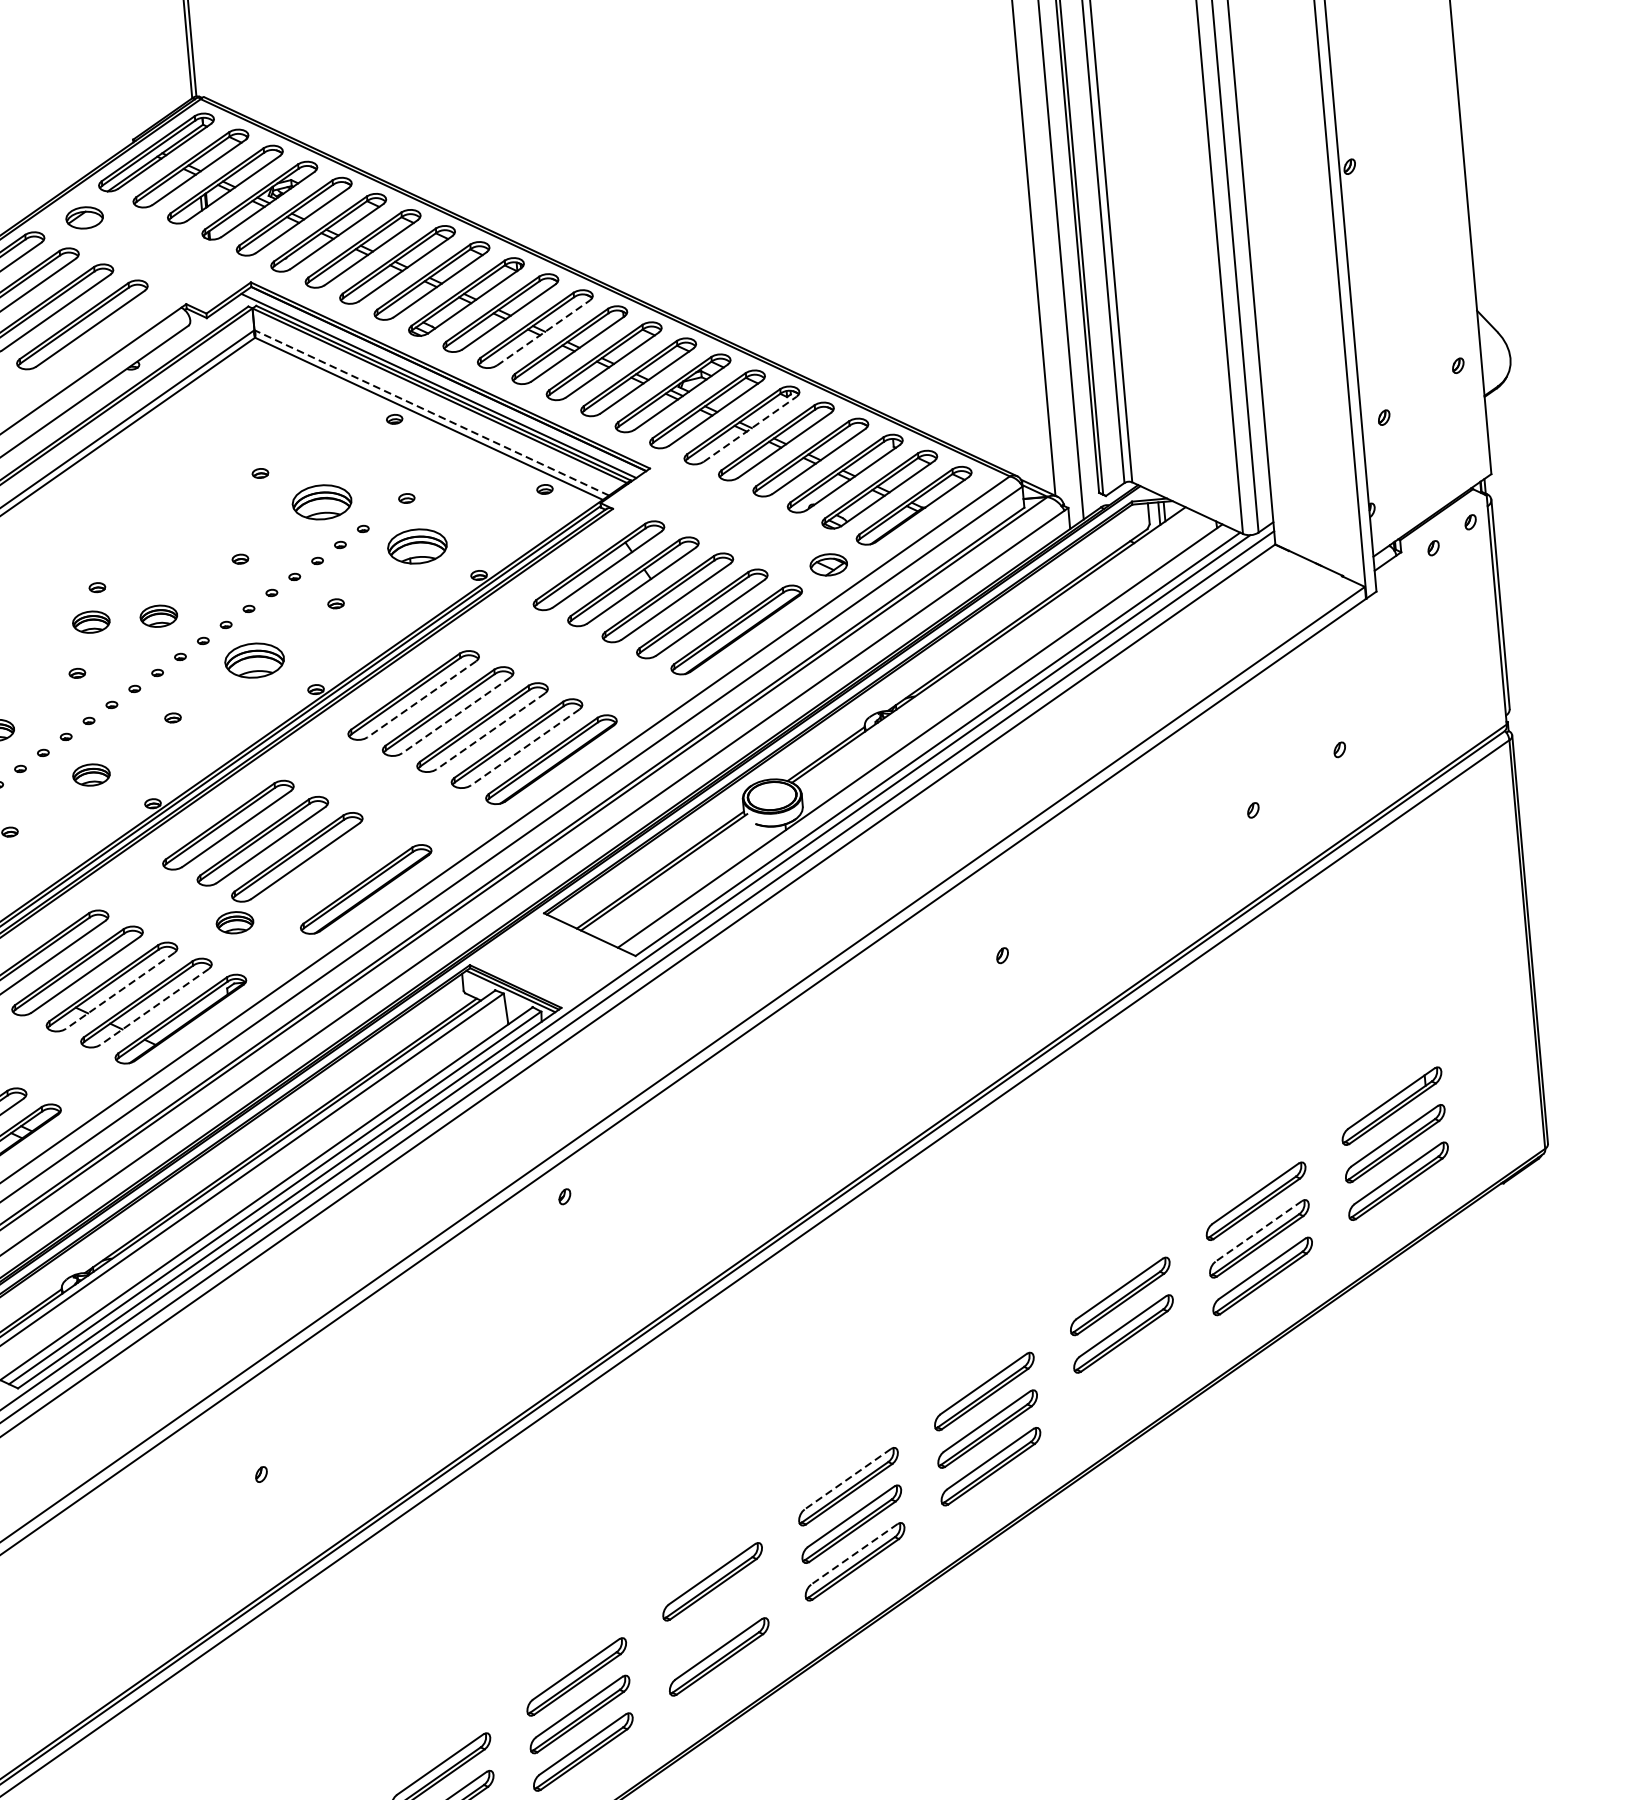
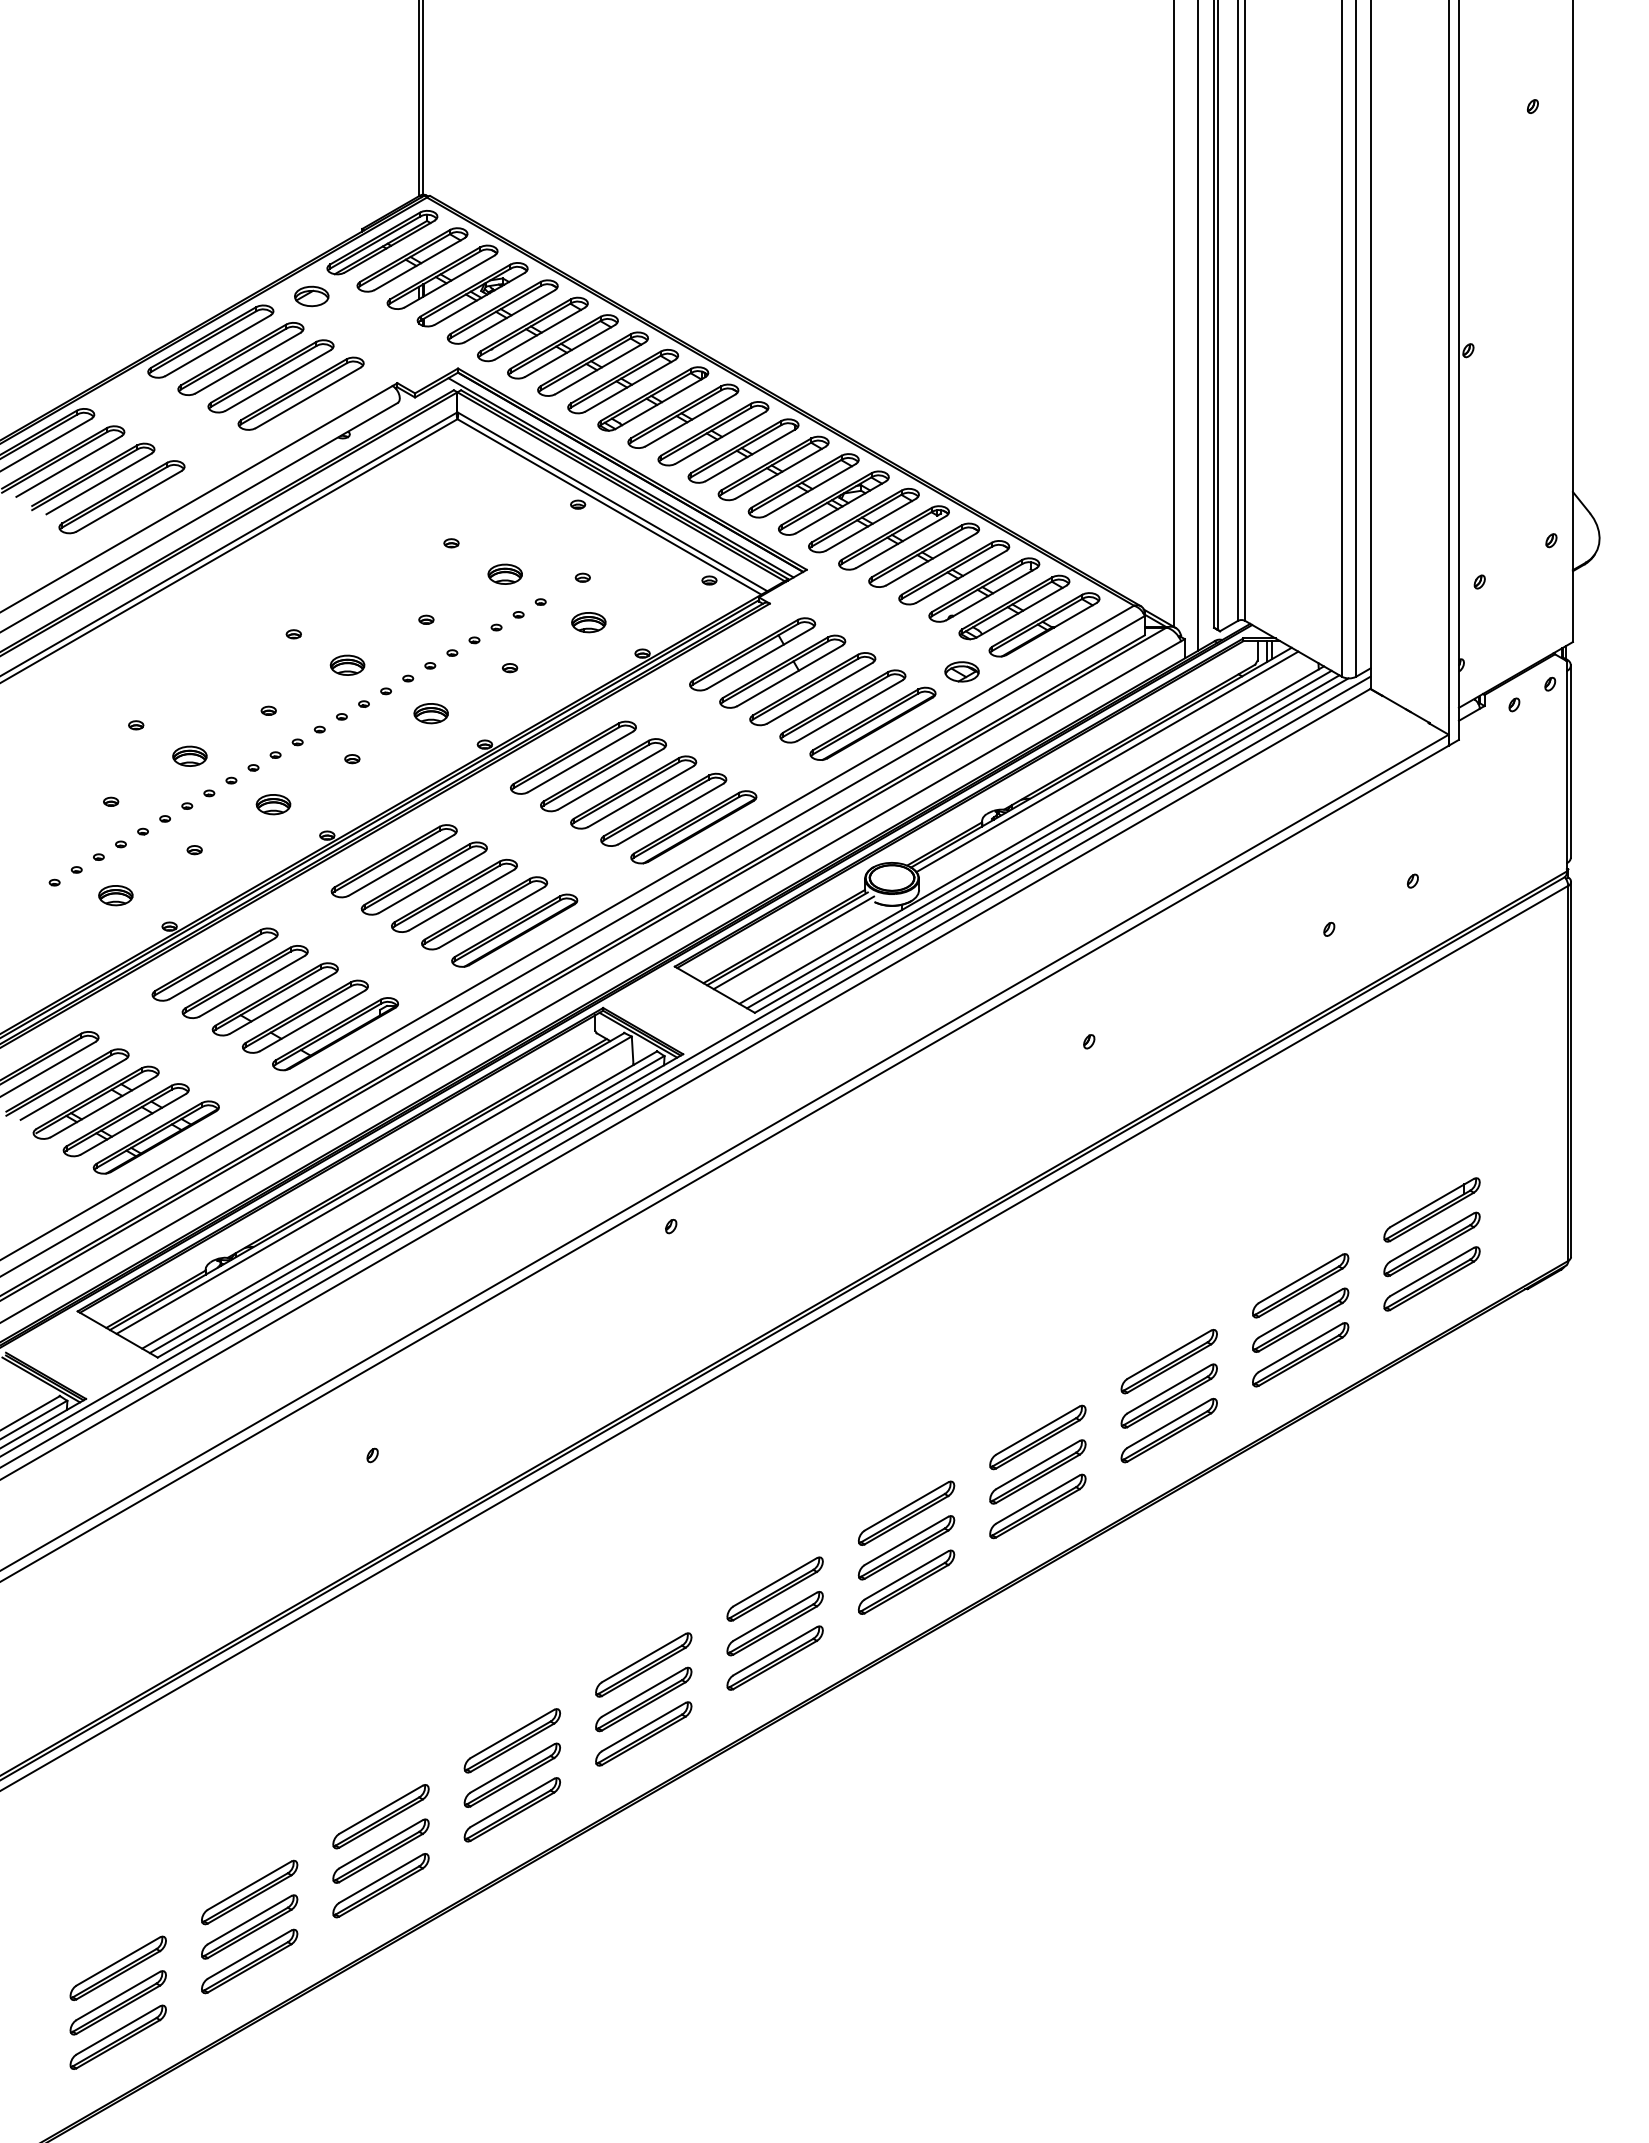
line: (543, 332) -> (720, 437), dashed -> solid
line: (431, 412) -> (612, 501), dashed -> solid
line: (750, 429) -> (901, 542), dashed -> solid
part: (321, 501) -> (504, 573), size x0.62
part: (417, 546) -> (588, 622), size x0.62
part: (91, 621) -> (285, 664), removed
line: (995, 648) -> (1107, 761), added
part: (253, 660) -> (430, 713), size x0.62
line: (421, 698) -> (580, 761), dashed -> solid
line: (456, 715) -> (610, 779), dashed -> solid
line: (490, 731) -> (640, 796), dashed -> solid
line: (929, 740) -> (1039, 839), added
line: (524, 747) -> (670, 814), dashed -> solid
part: (331, 873) -> (484, 913), added
line: (670, 875) -> (793, 942), added
part: (234, 922) -> (392, 950), removed
line: (120, 990) -> (282, 1003), dashed -> solid
line: (154, 1006) -> (312, 1020), dashed -> solid
line: (1258, 1231) -> (1300, 1313), dashed -> solid
part: (1125, 1371) -> (1168, 1430), added
line: (847, 1479) -> (906, 1506), dashed -> solid
line: (854, 1554) -> (906, 1575), dashed -> solid
part: (715, 1619) -> (774, 1623), added

